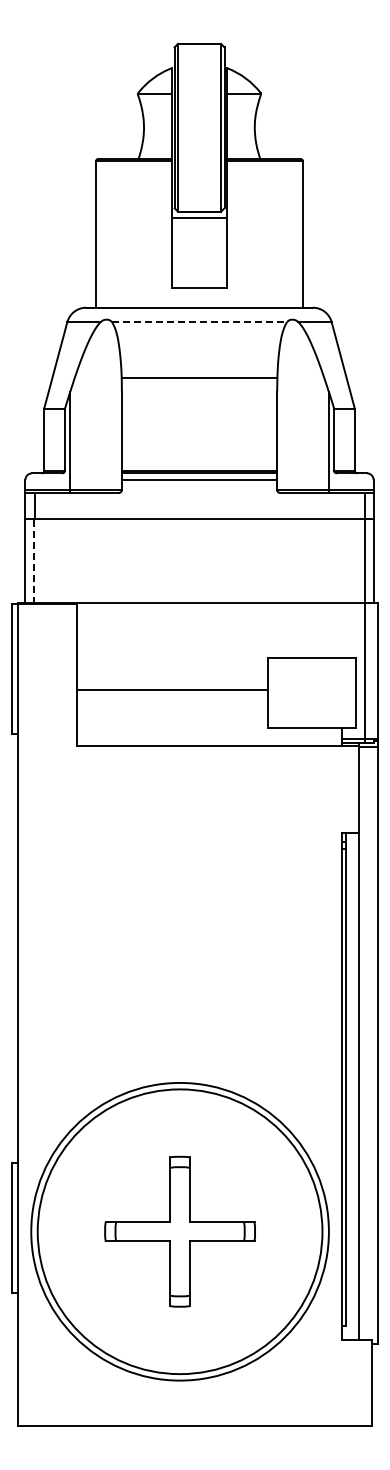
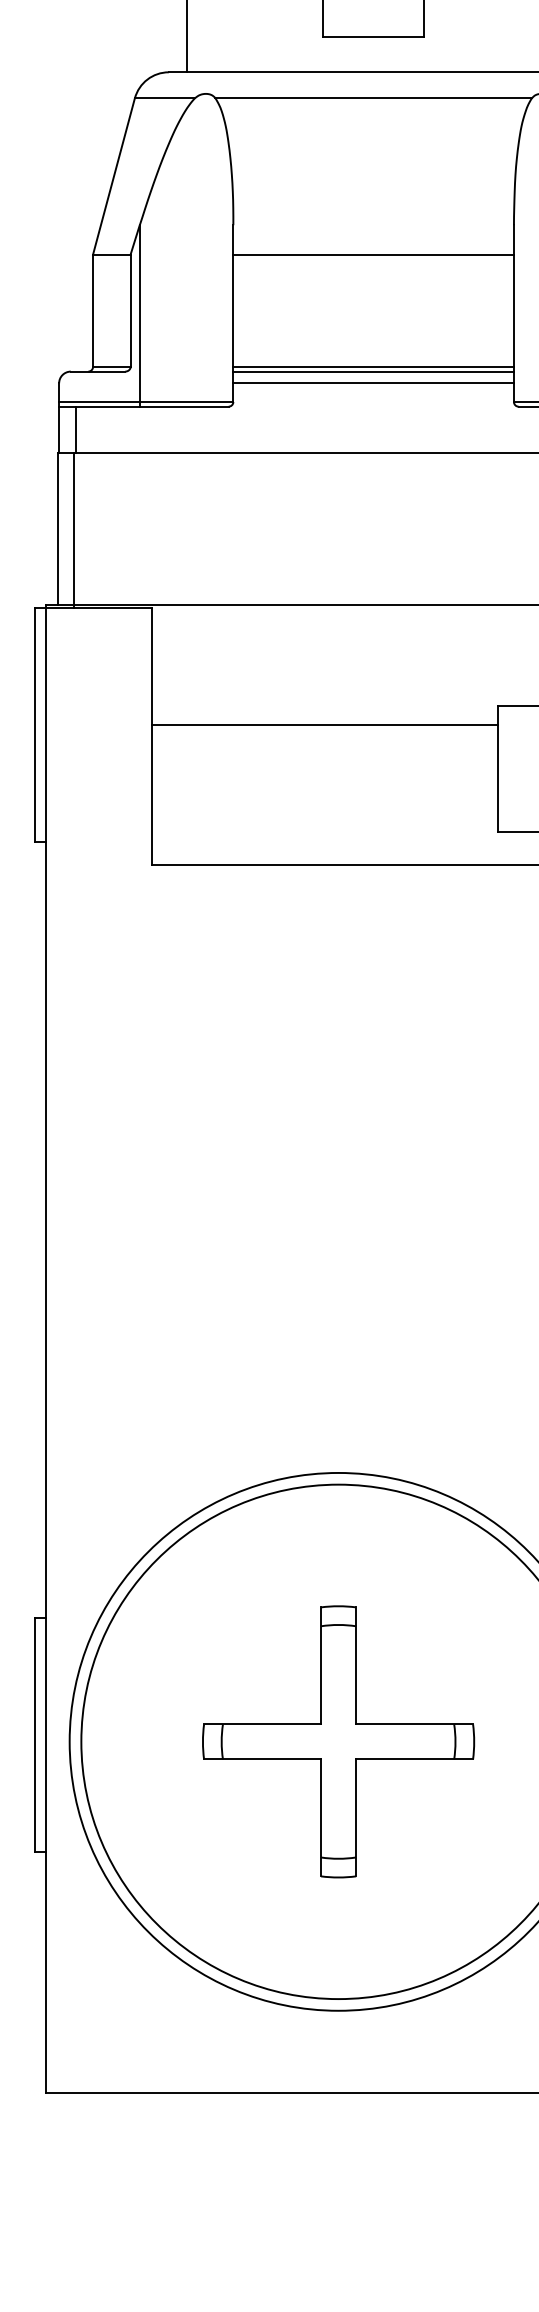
line: (199, 322) -> (373, 99), dashed -> solid
line: (199, 377) -> (373, 254), moved
line: (33, 561) -> (73, 530), dashed -> solid
line: (172, 689) -> (324, 724), moved

